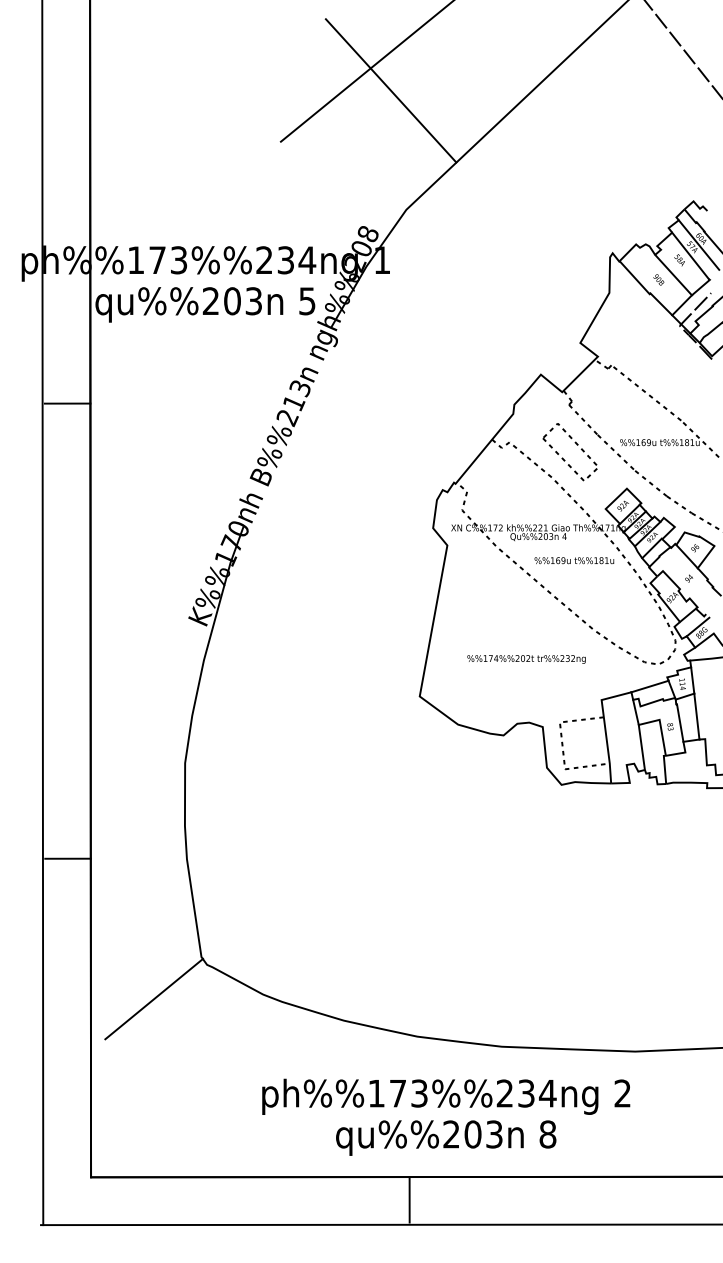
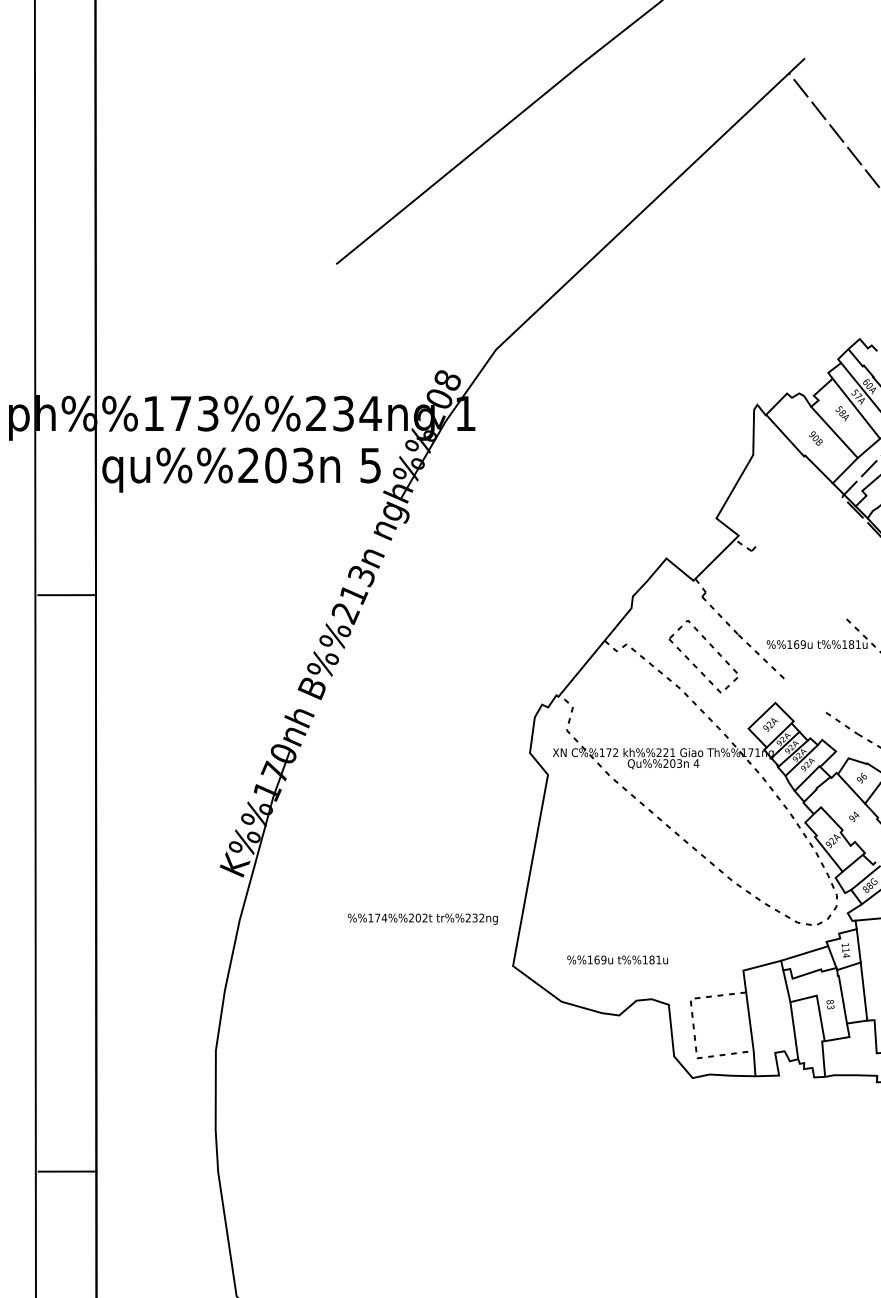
line: (390, 90) -> (475, 198), removed
line: (646, 392) -> (800, 581), removed
line: (650, 483) -> (805, 696), removed
text: (574, 560) -> (617, 959), moved
text: (526, 659) -> (422, 919), moved

